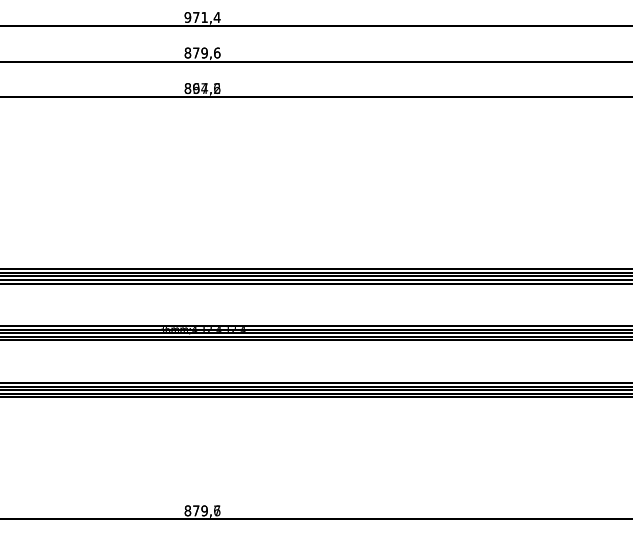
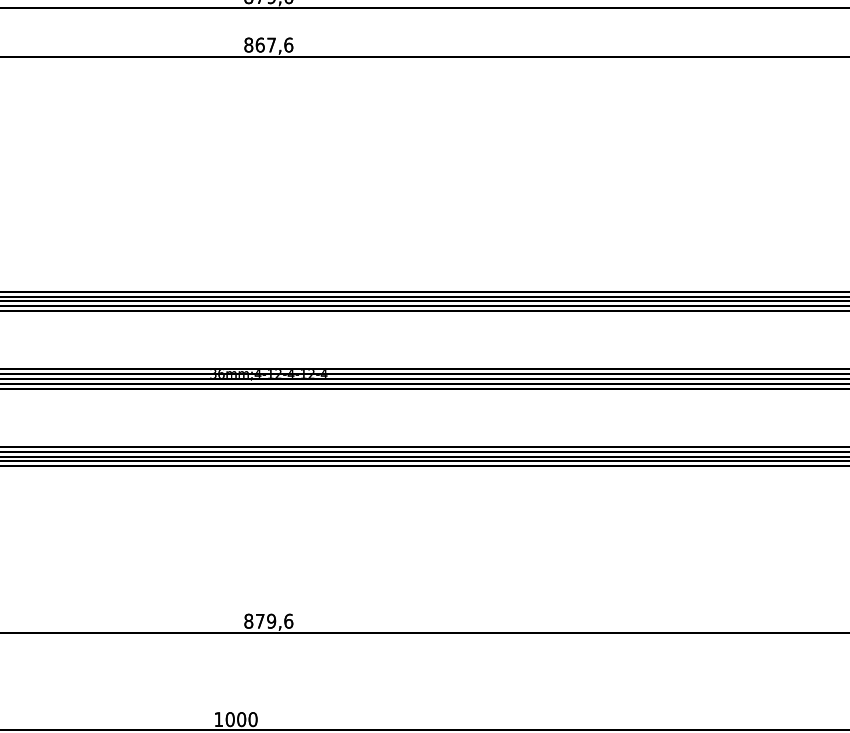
text: (206, 88) -> (274, 45), 894,2 -> 867,6
text: (217, 510) -> (289, 620), 879,7 -> 879,6

